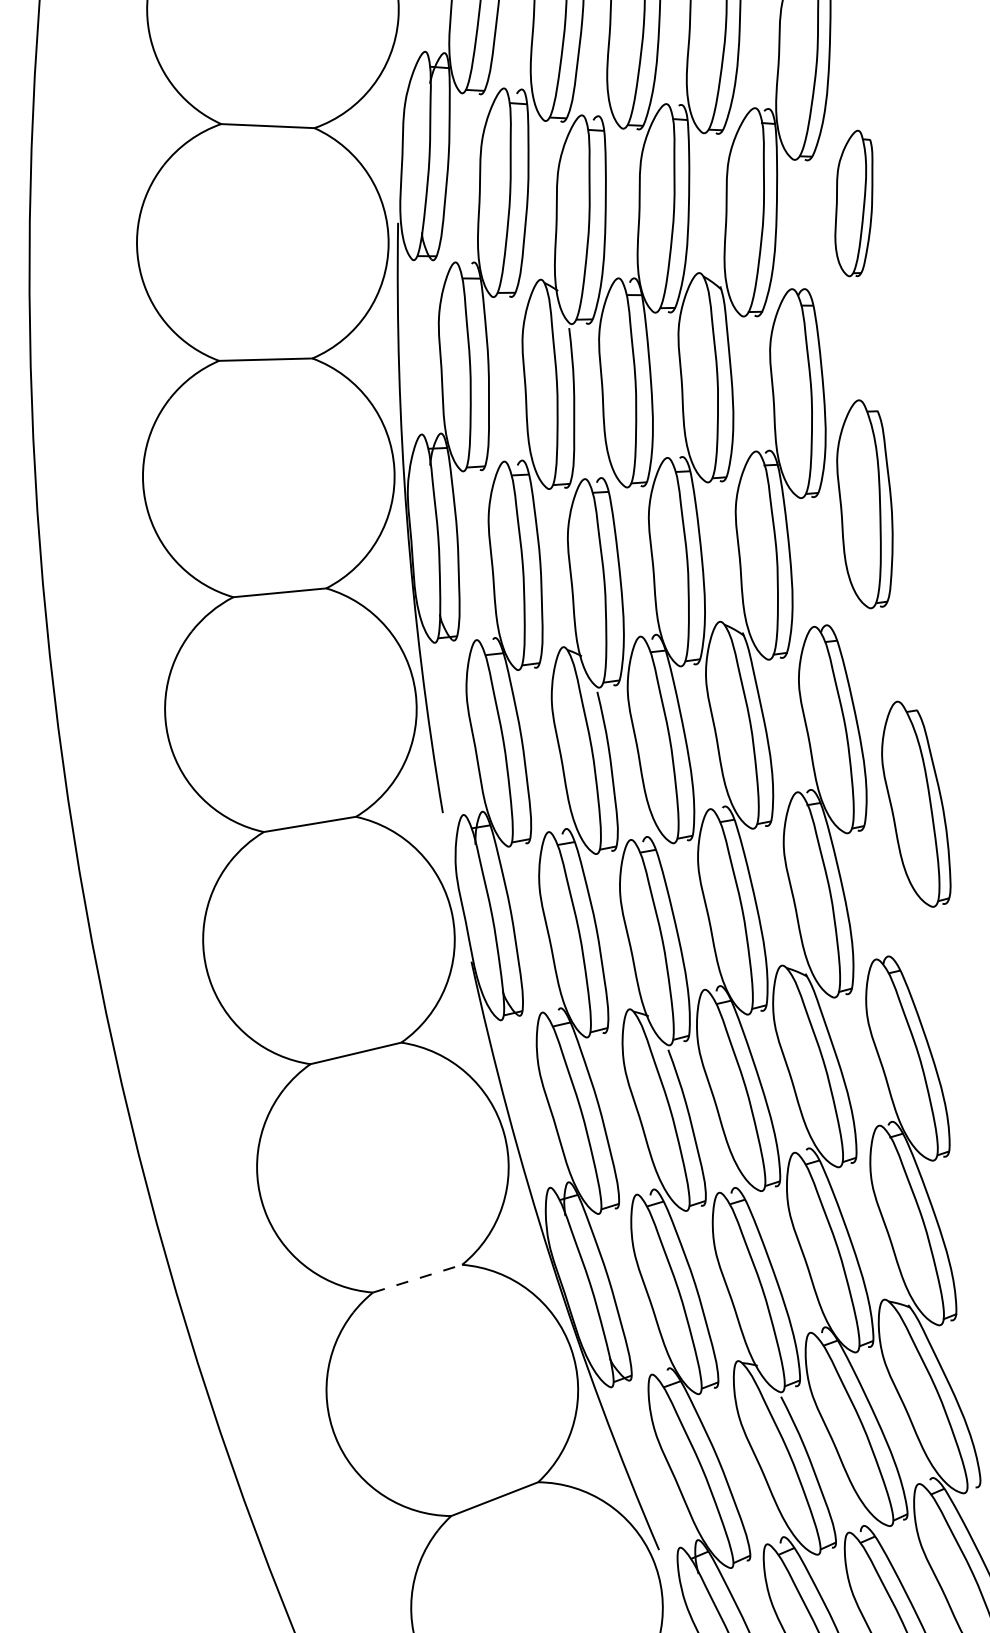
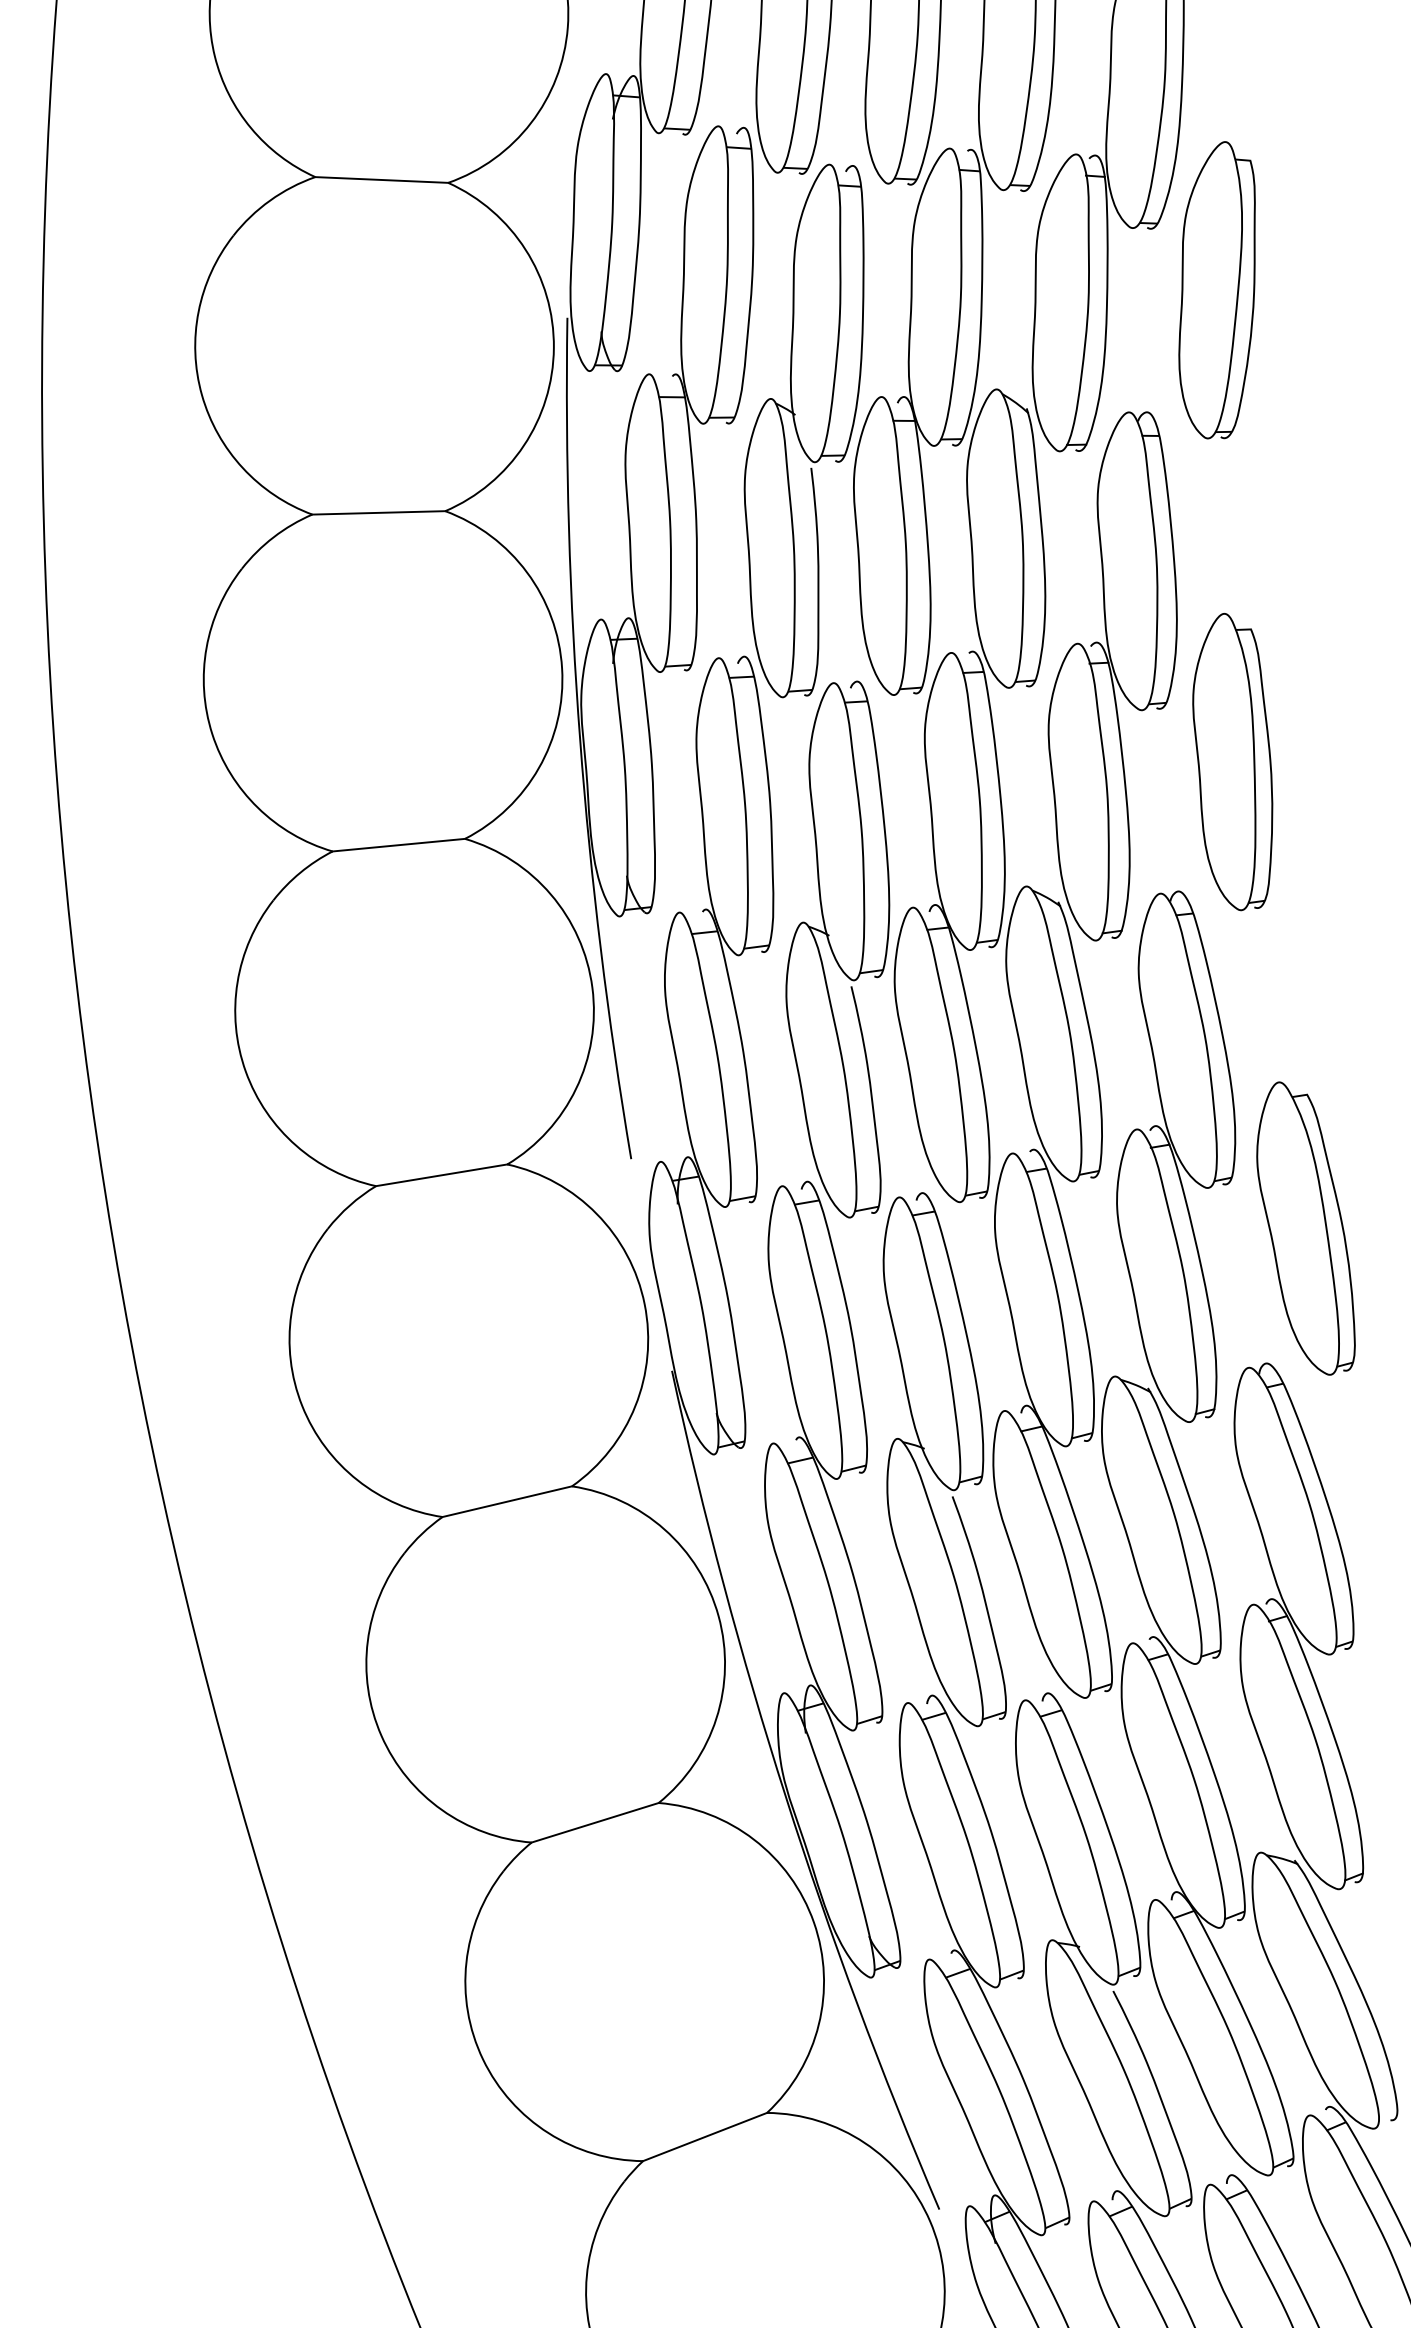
part: (853, 203) -> (1216, 290), size x1.43
part: (864, 504) -> (1232, 762), moved
part: (915, 804) -> (1305, 1228), moved
line: (417, 1278) -> (595, 1822), dashed -> solid

